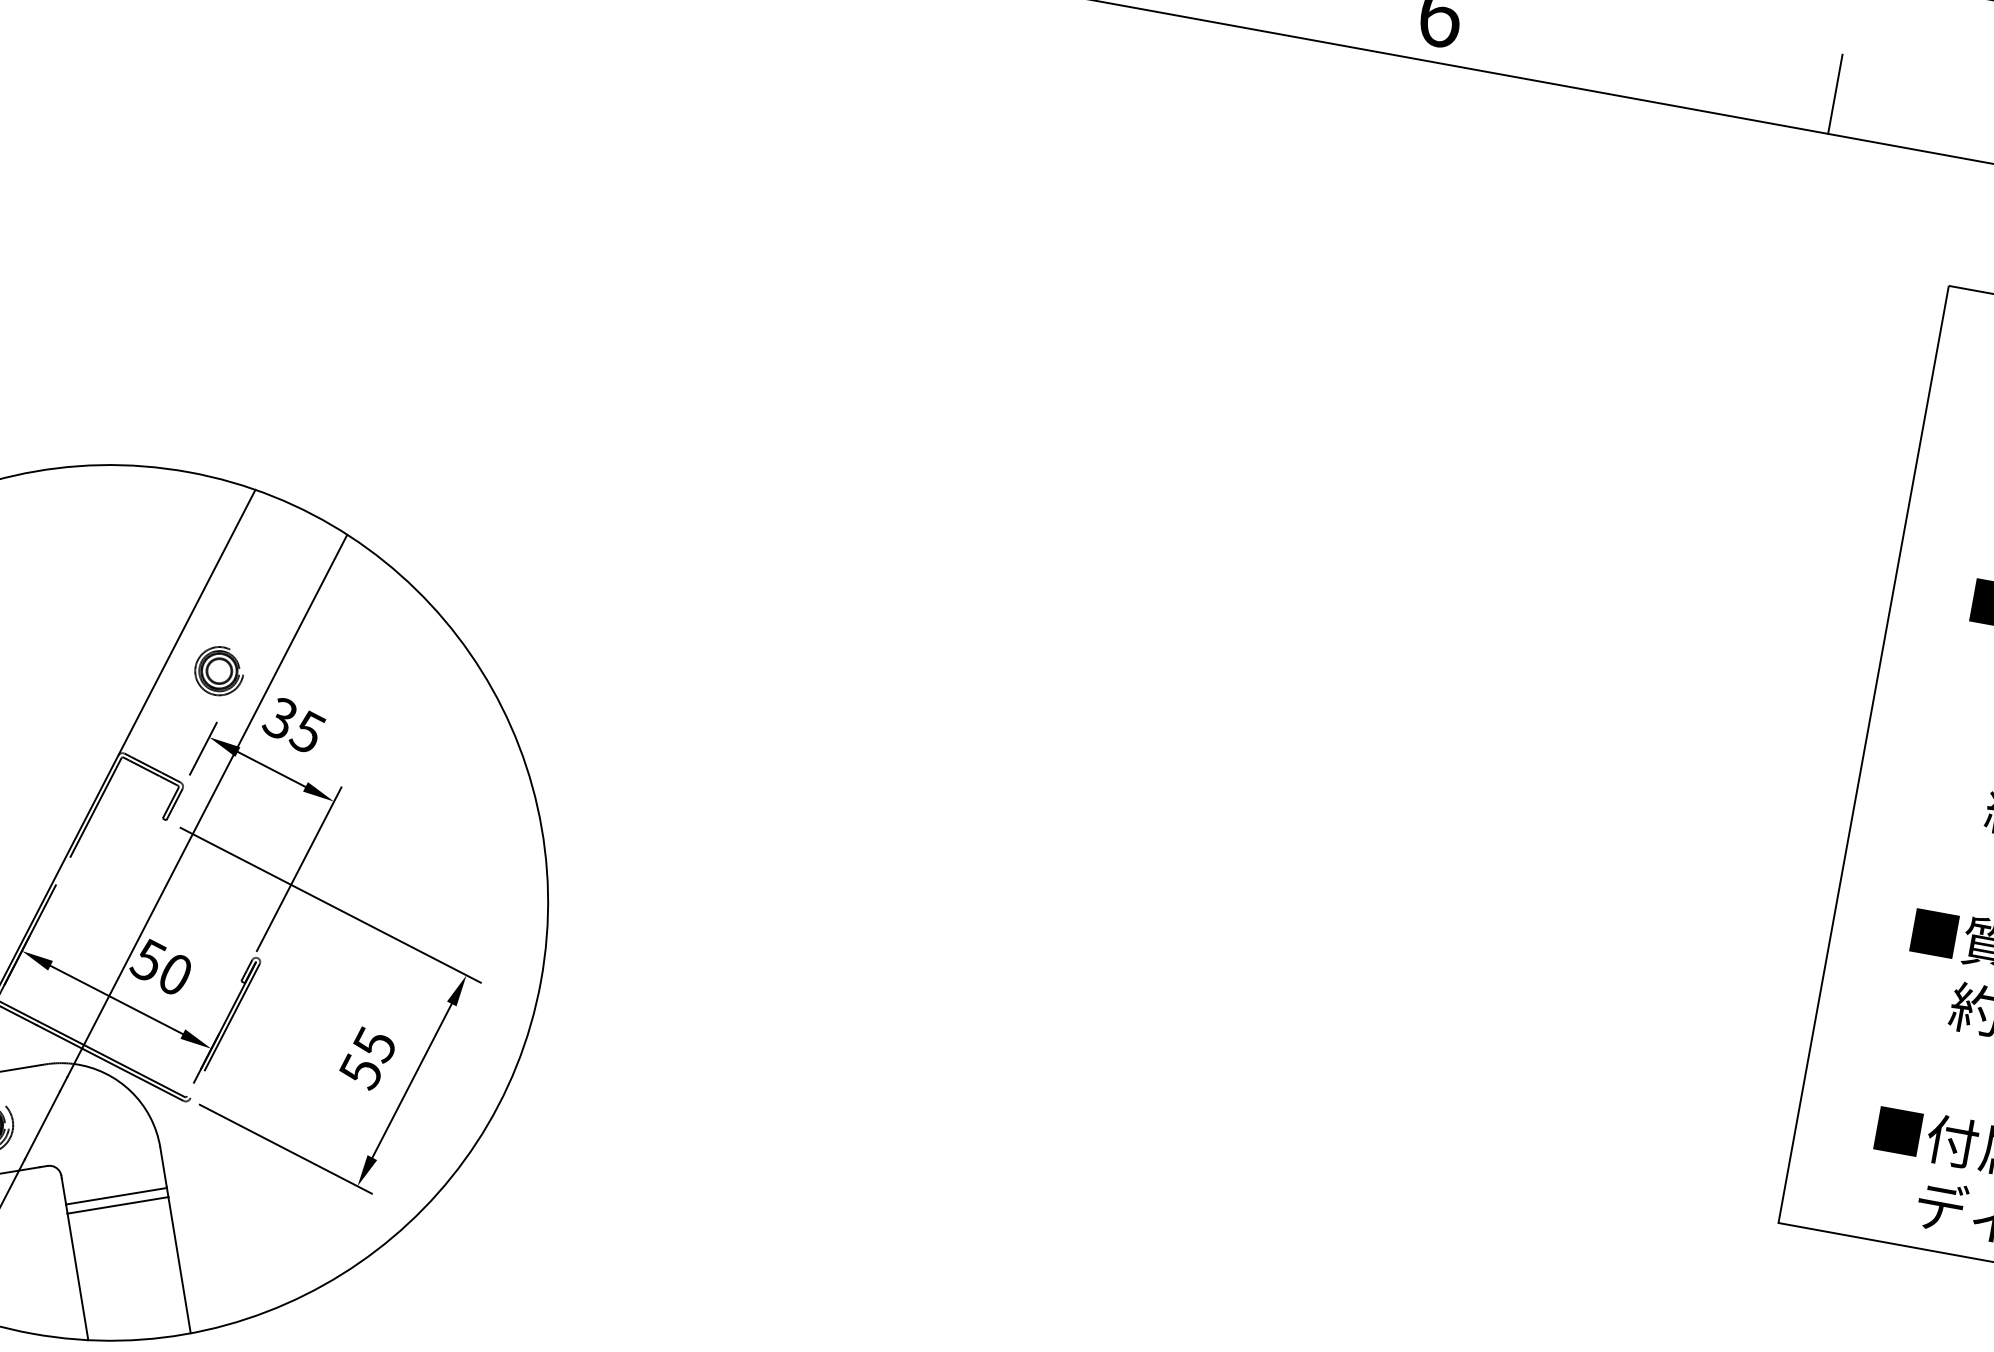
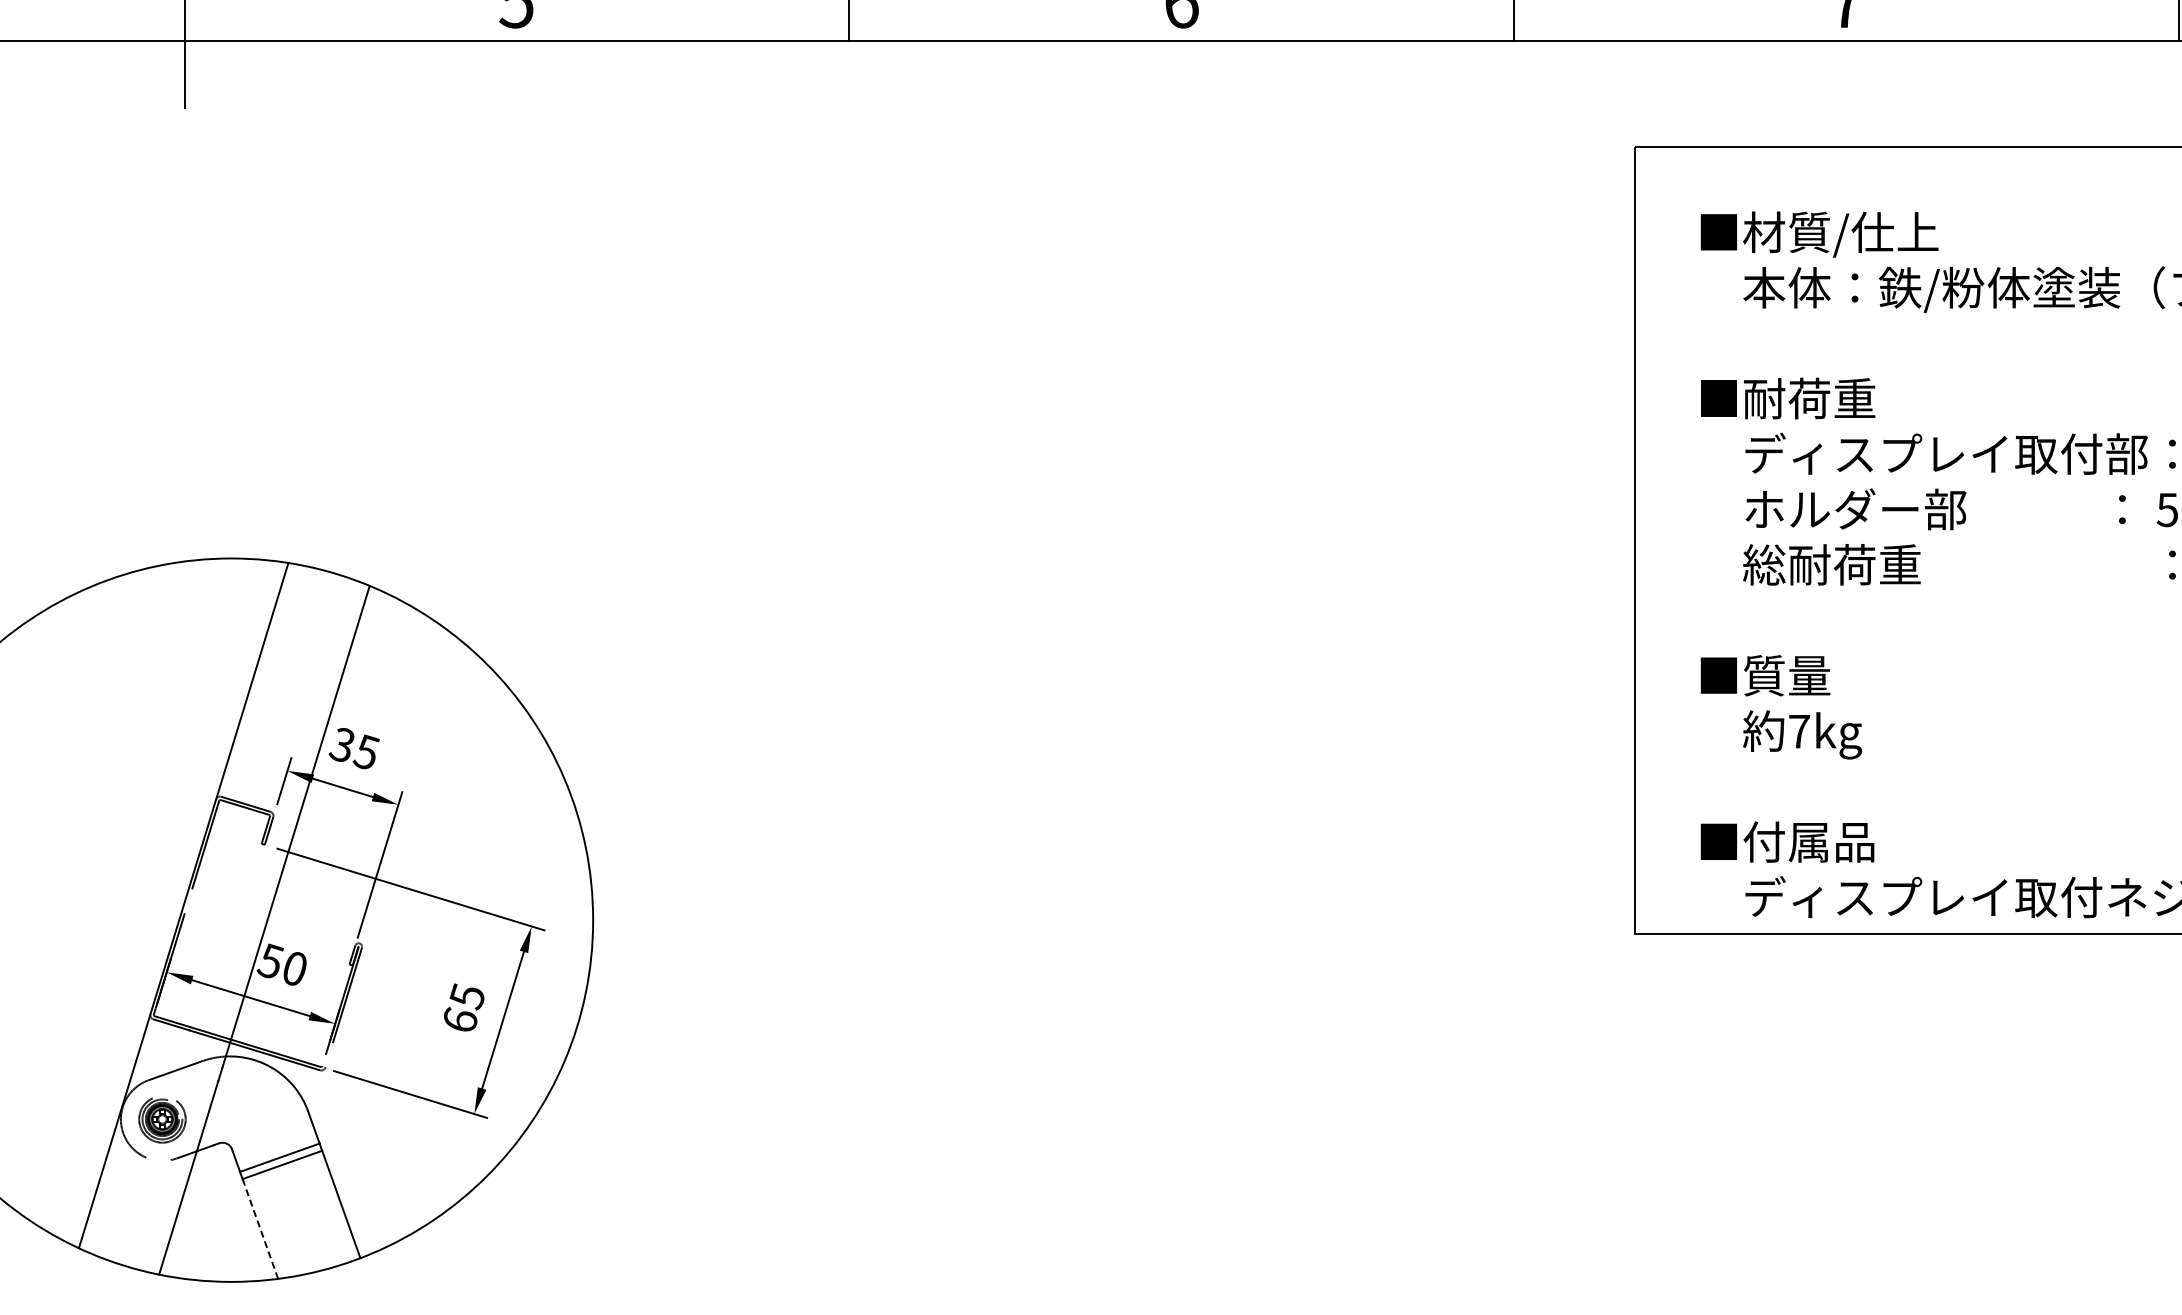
part: (218, 670) -> (285, 715), removed
text: (360, 1071) -> (459, 1020), 55 -> 65
line: (77, 1277) -> (260, 1229), solid -> dashed

